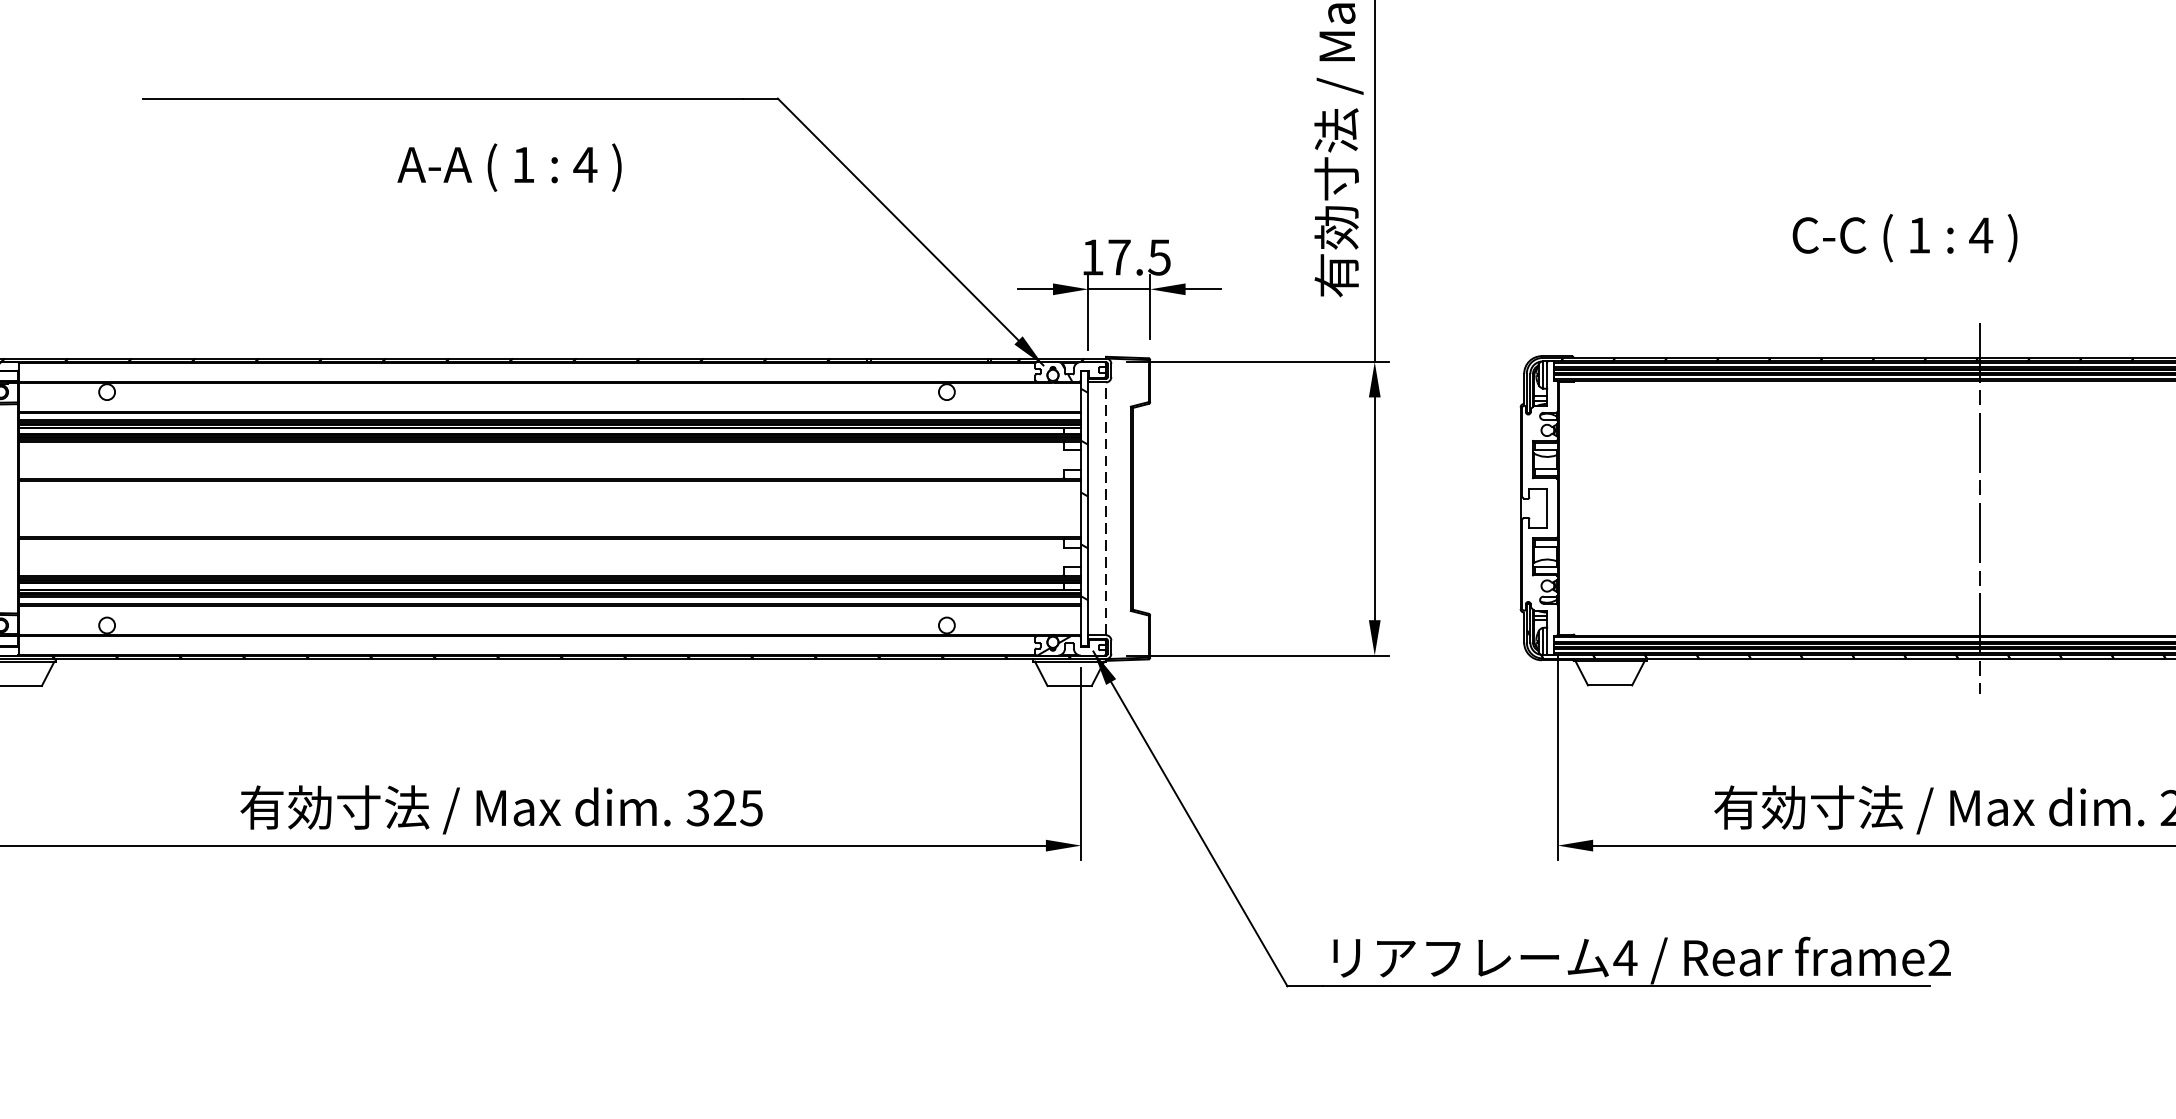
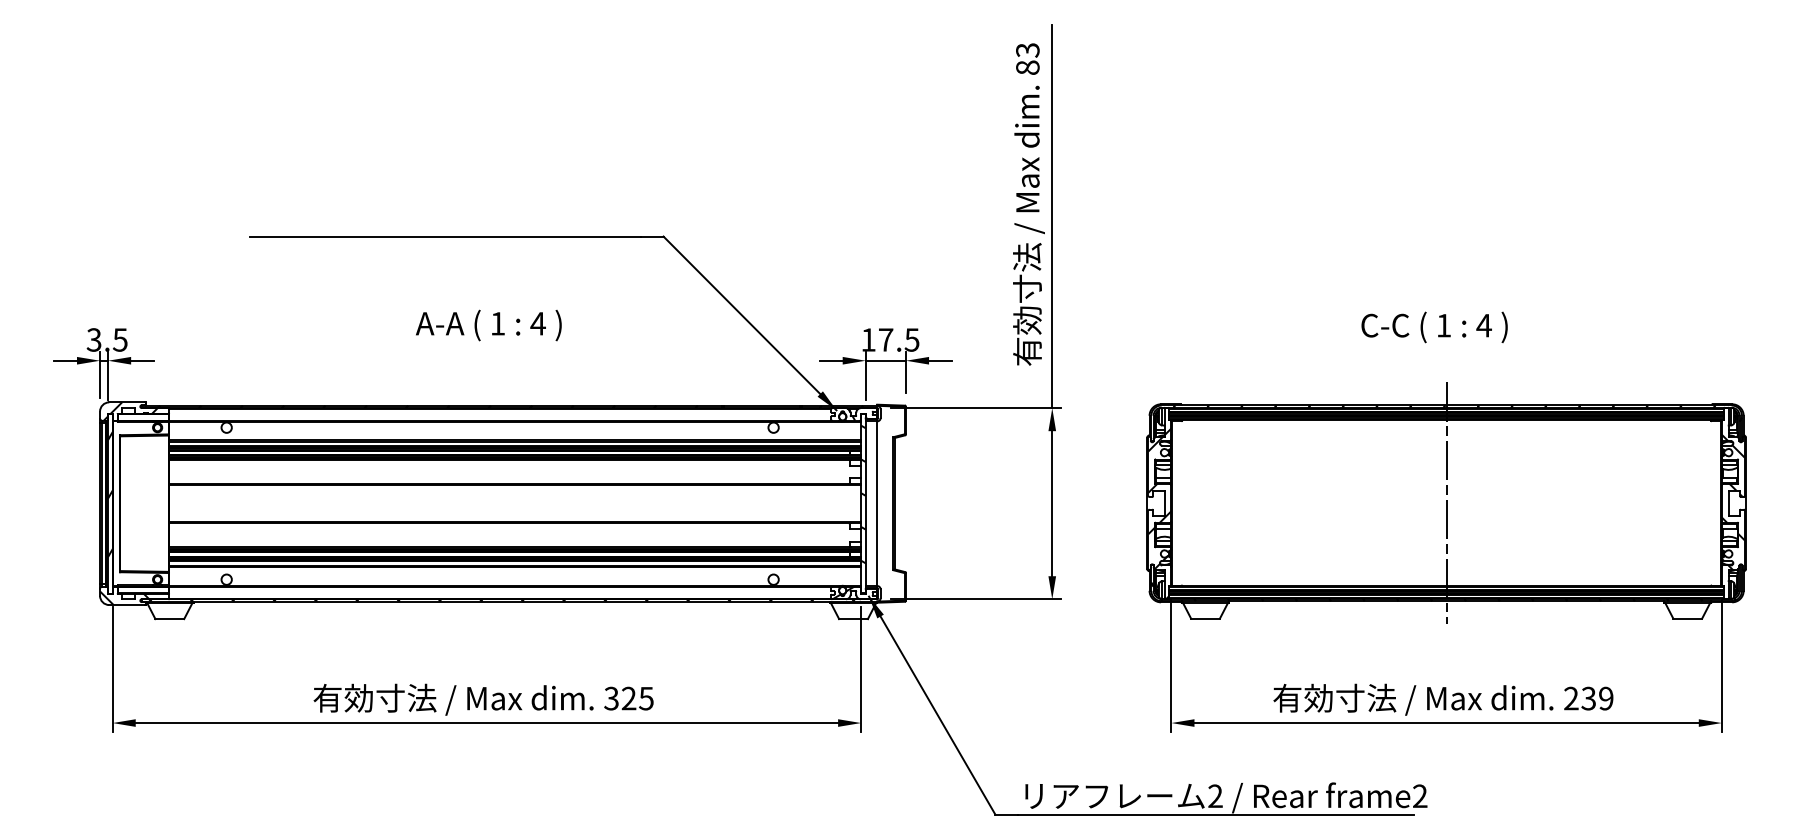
text: (509, 167) -> (488, 325), moved
text: (1904, 238) -> (1434, 327), moved
line: (1106, 508) -> (877, 503), dashed -> solid
hatch: (1539, 523) -> (1159, 513), added
text: (1625, 956) -> (1215, 795), 4 -> 2

